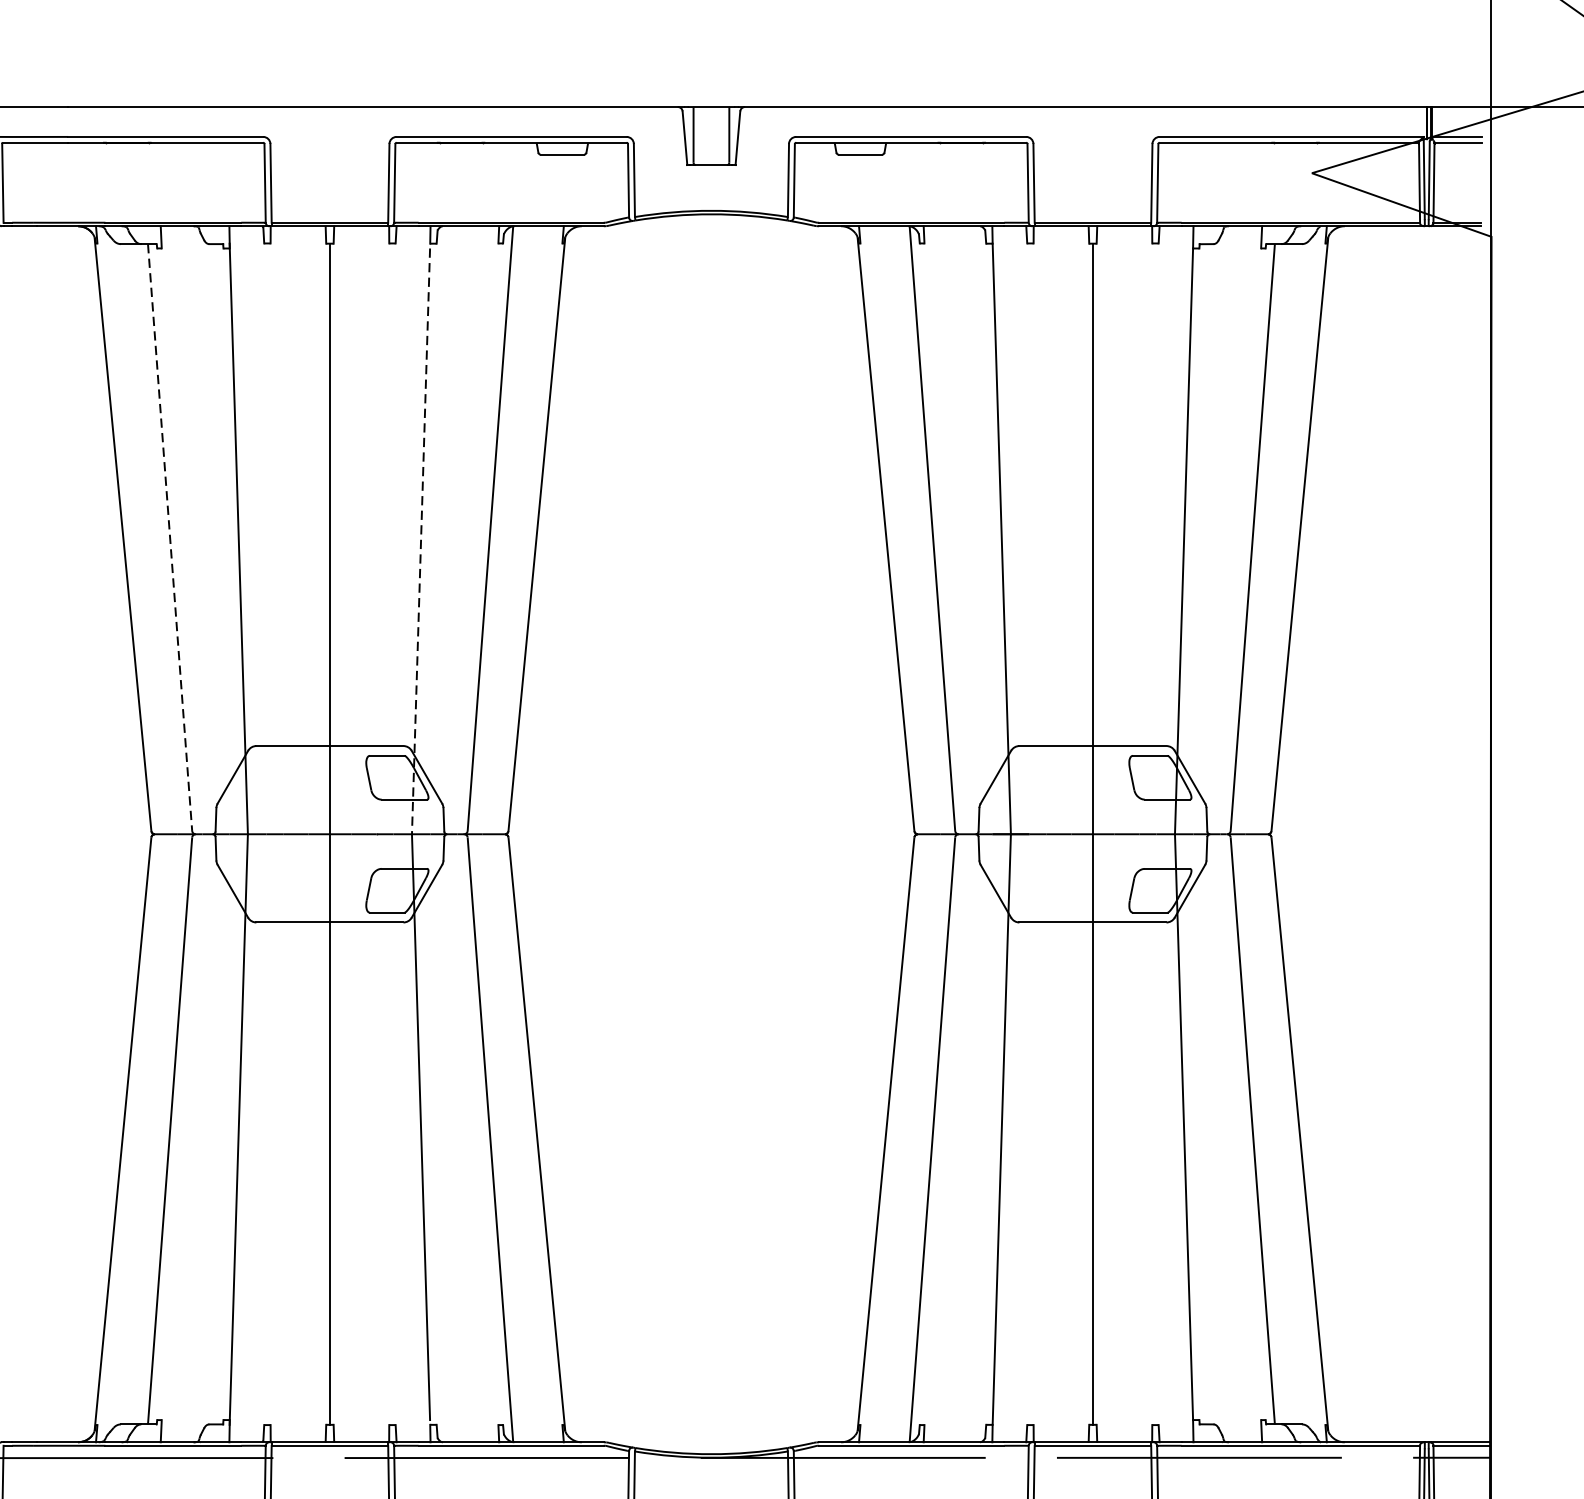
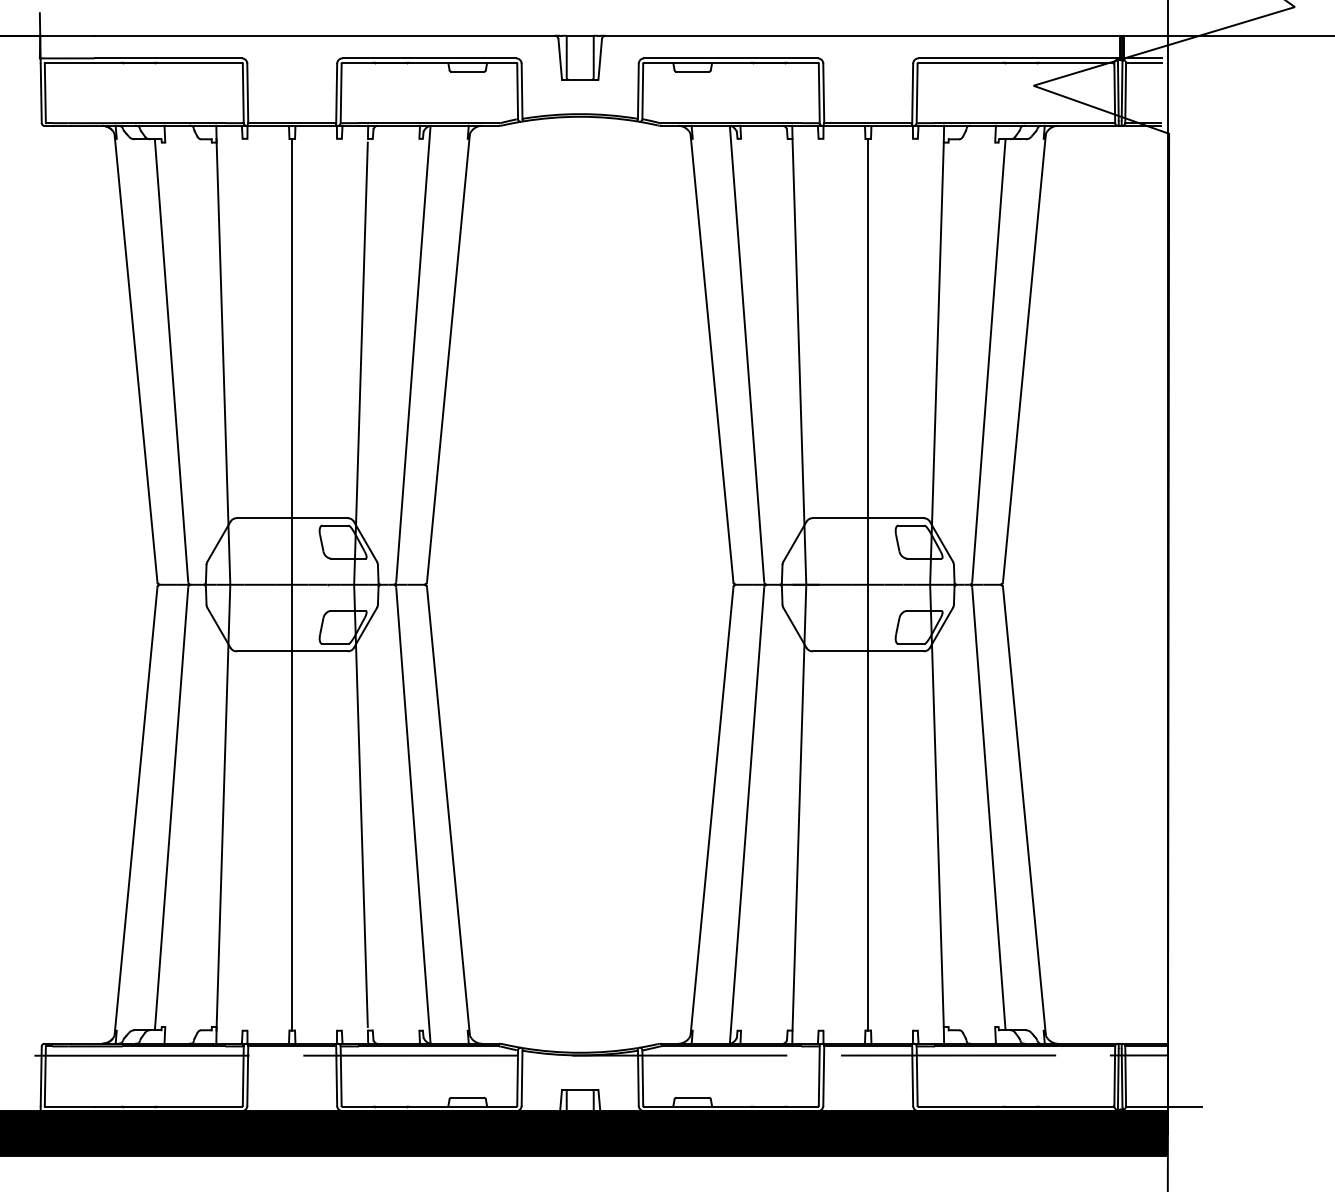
line: (170, 537) -> (171, 360), dashed -> solid
line: (420, 542) -> (360, 364), dashed -> solid

